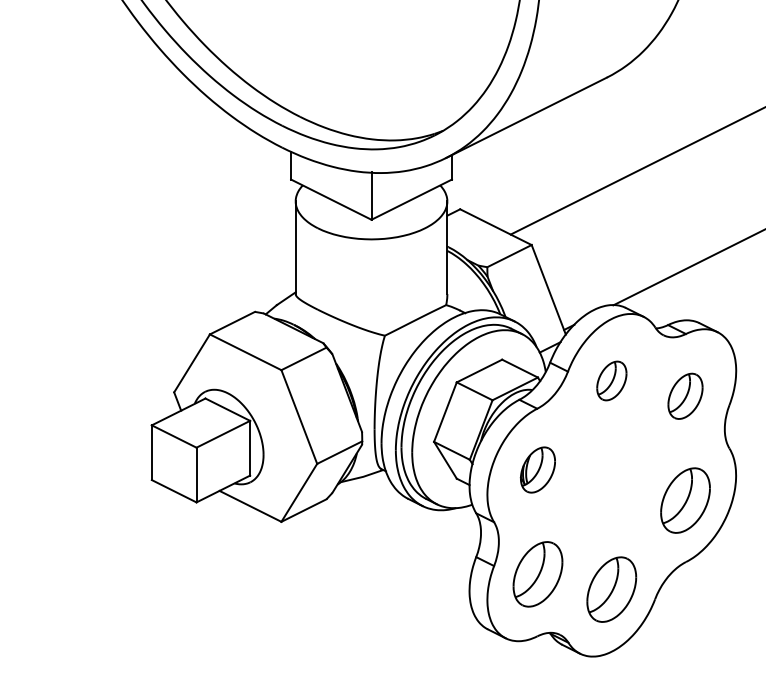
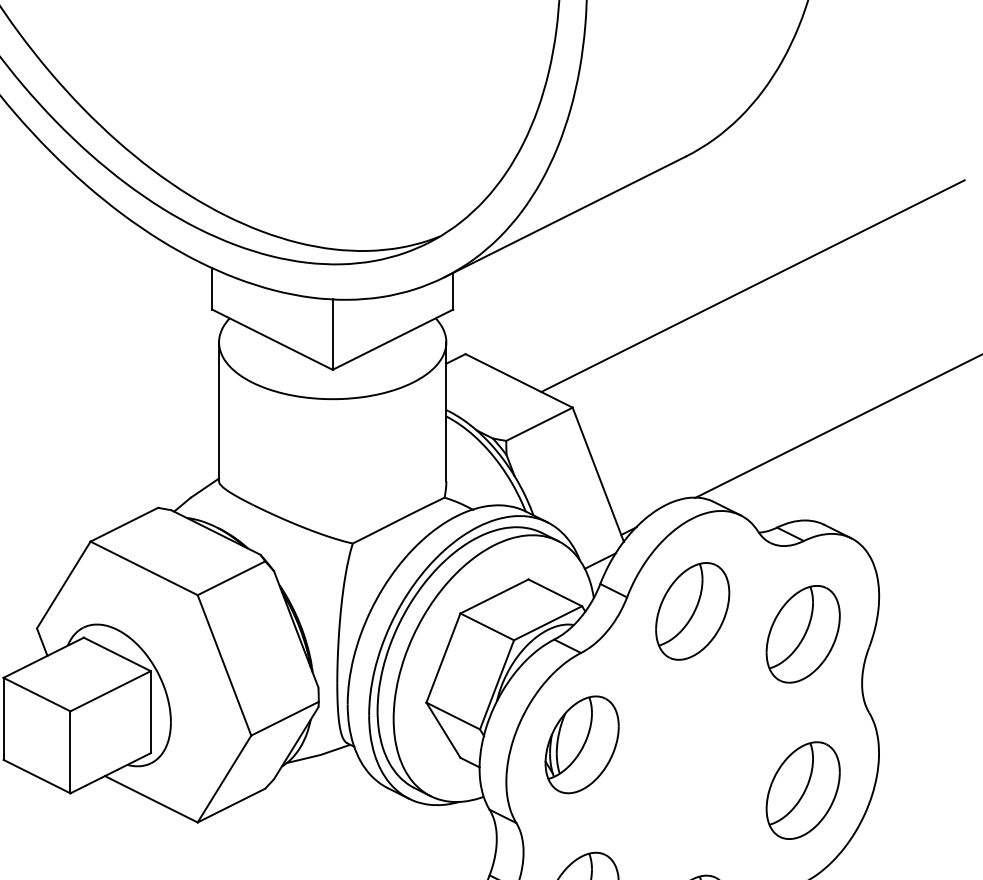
part: (611, 380) -> (692, 610), size x1.67
part: (685, 396) -> (803, 634), size x1.43
part: (537, 469) -> (581, 744), size x1.43

